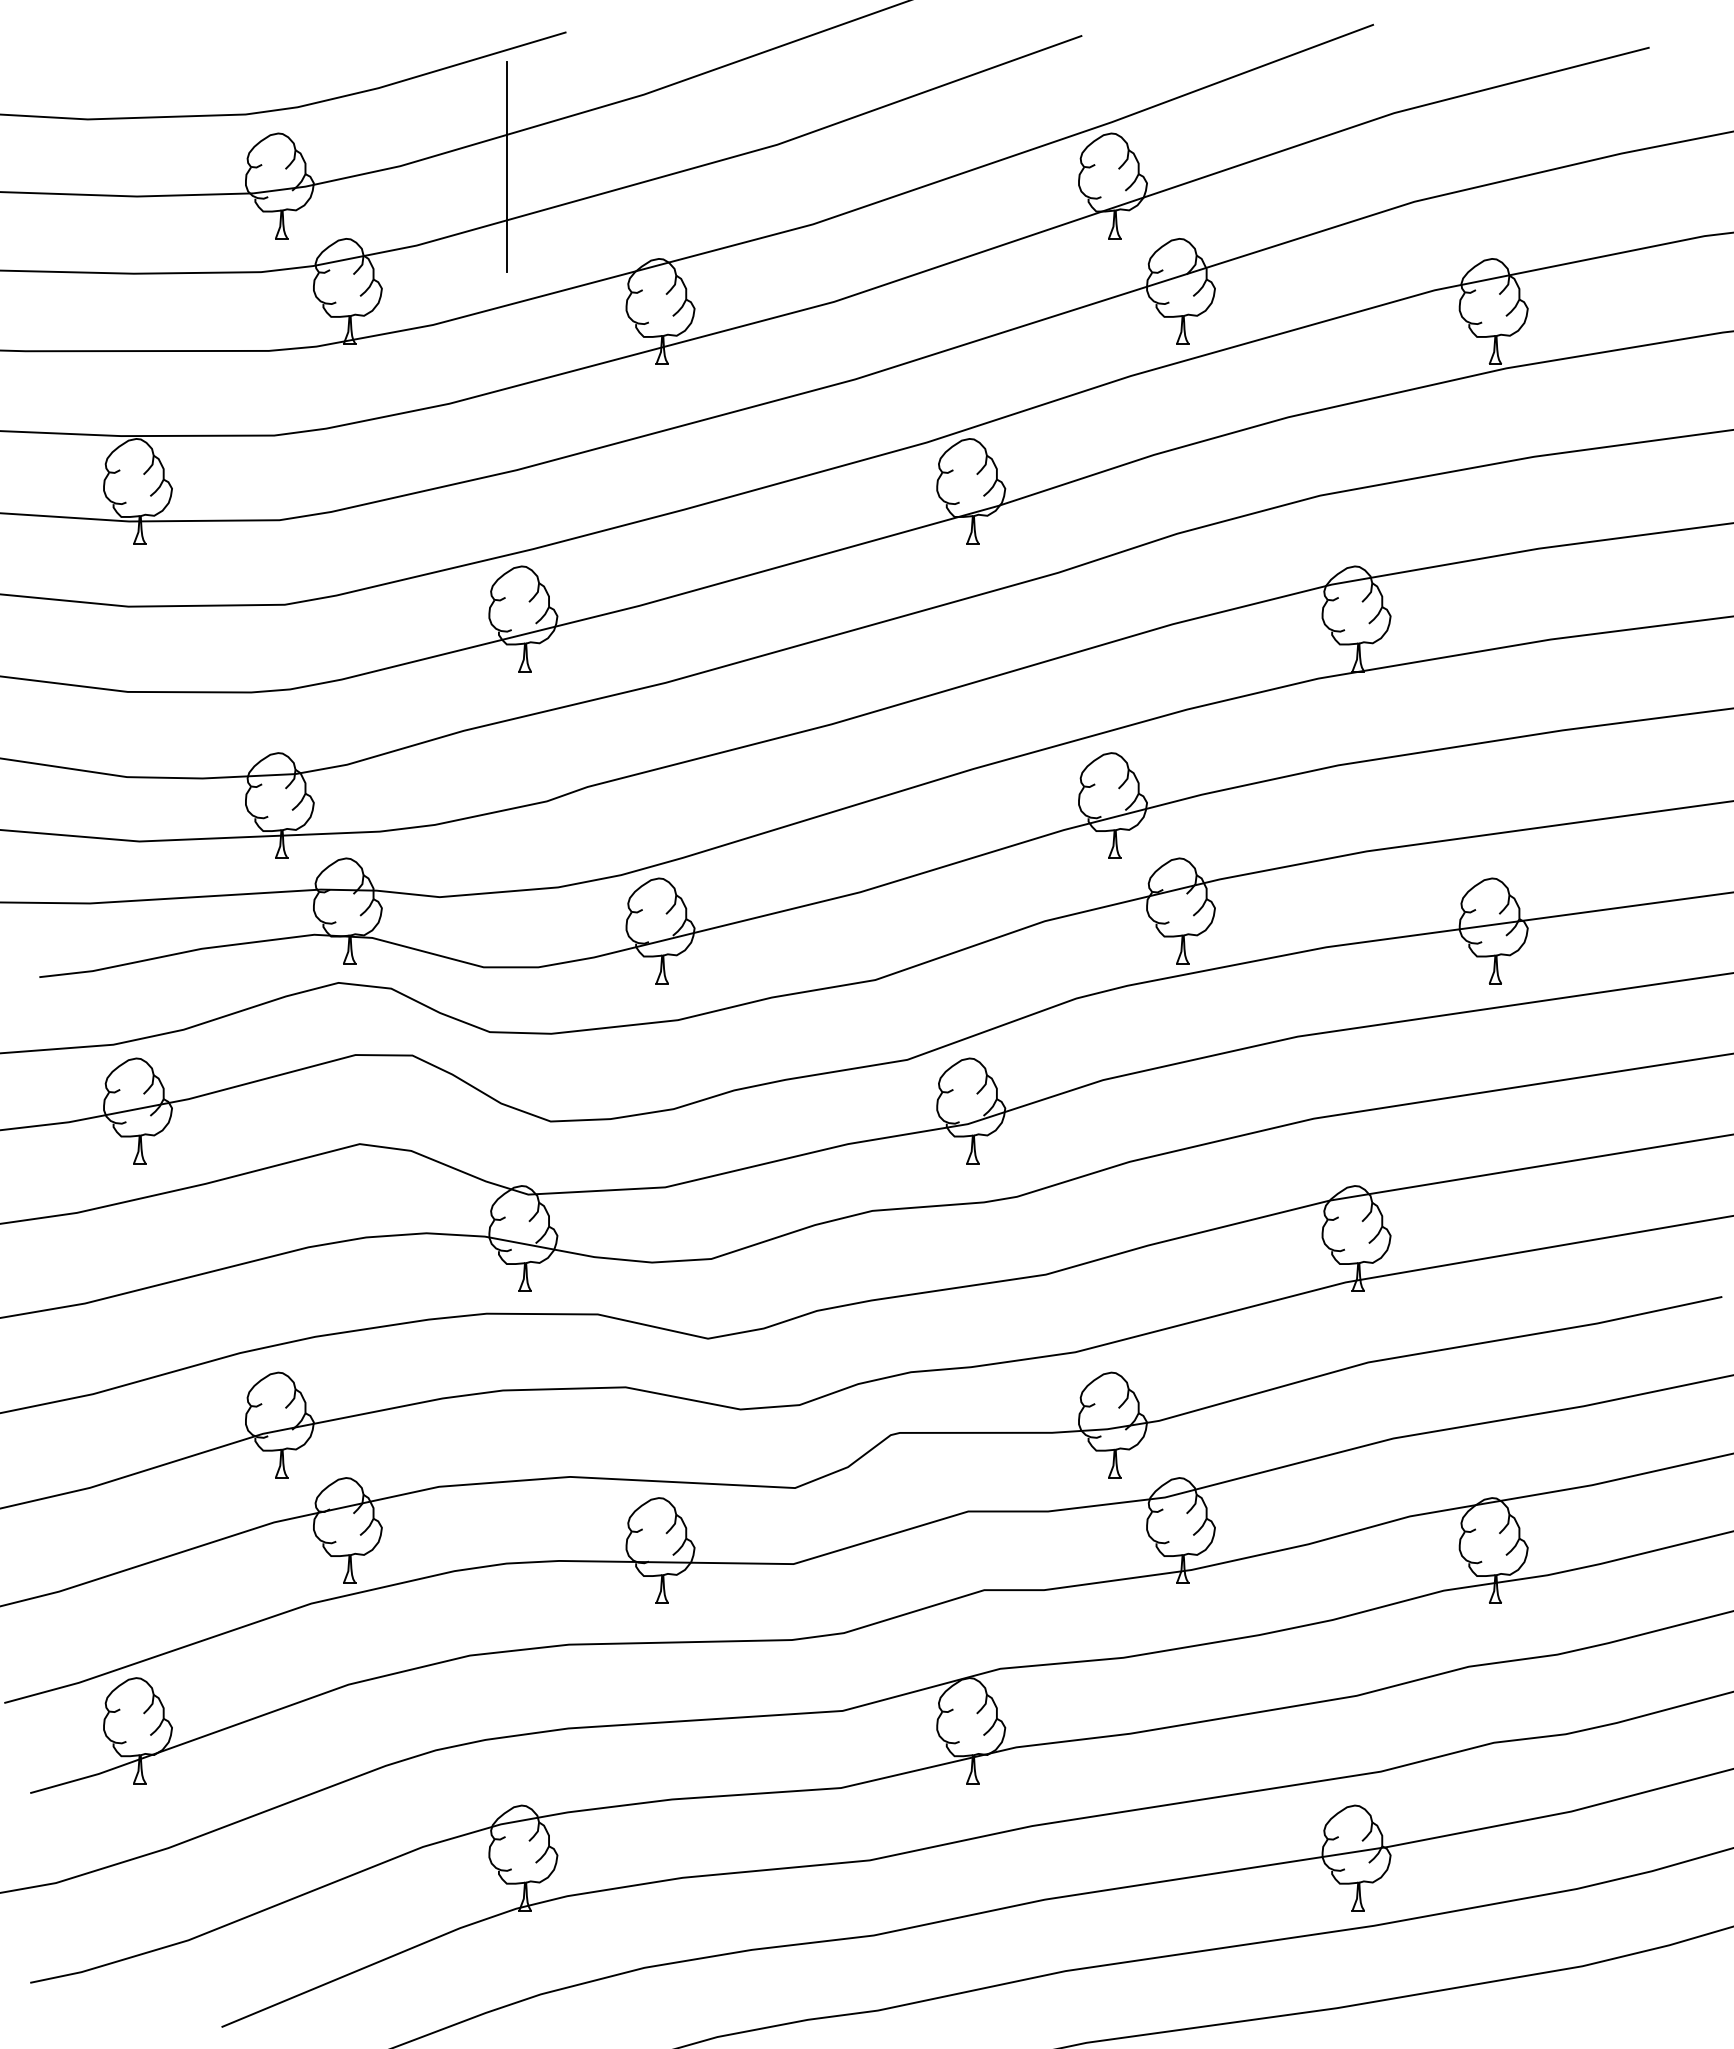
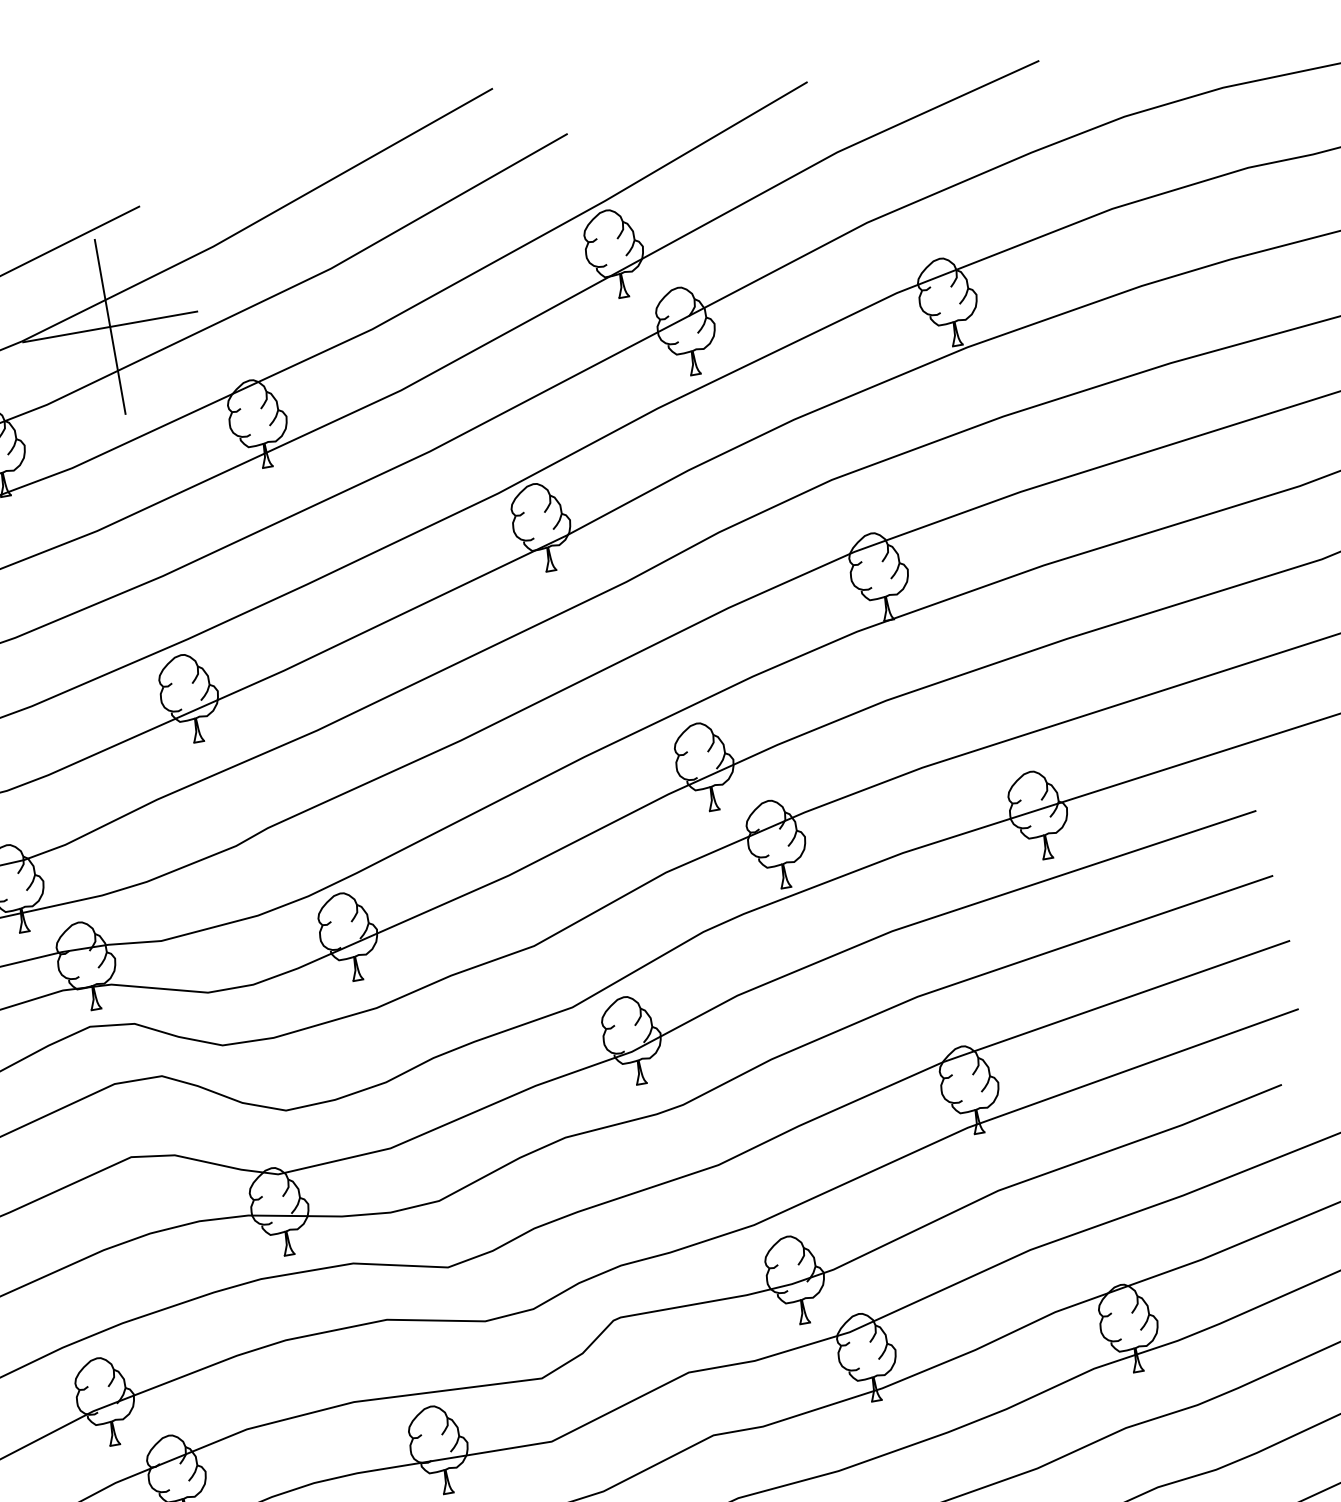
line: (506, 167) -> (110, 326), added

